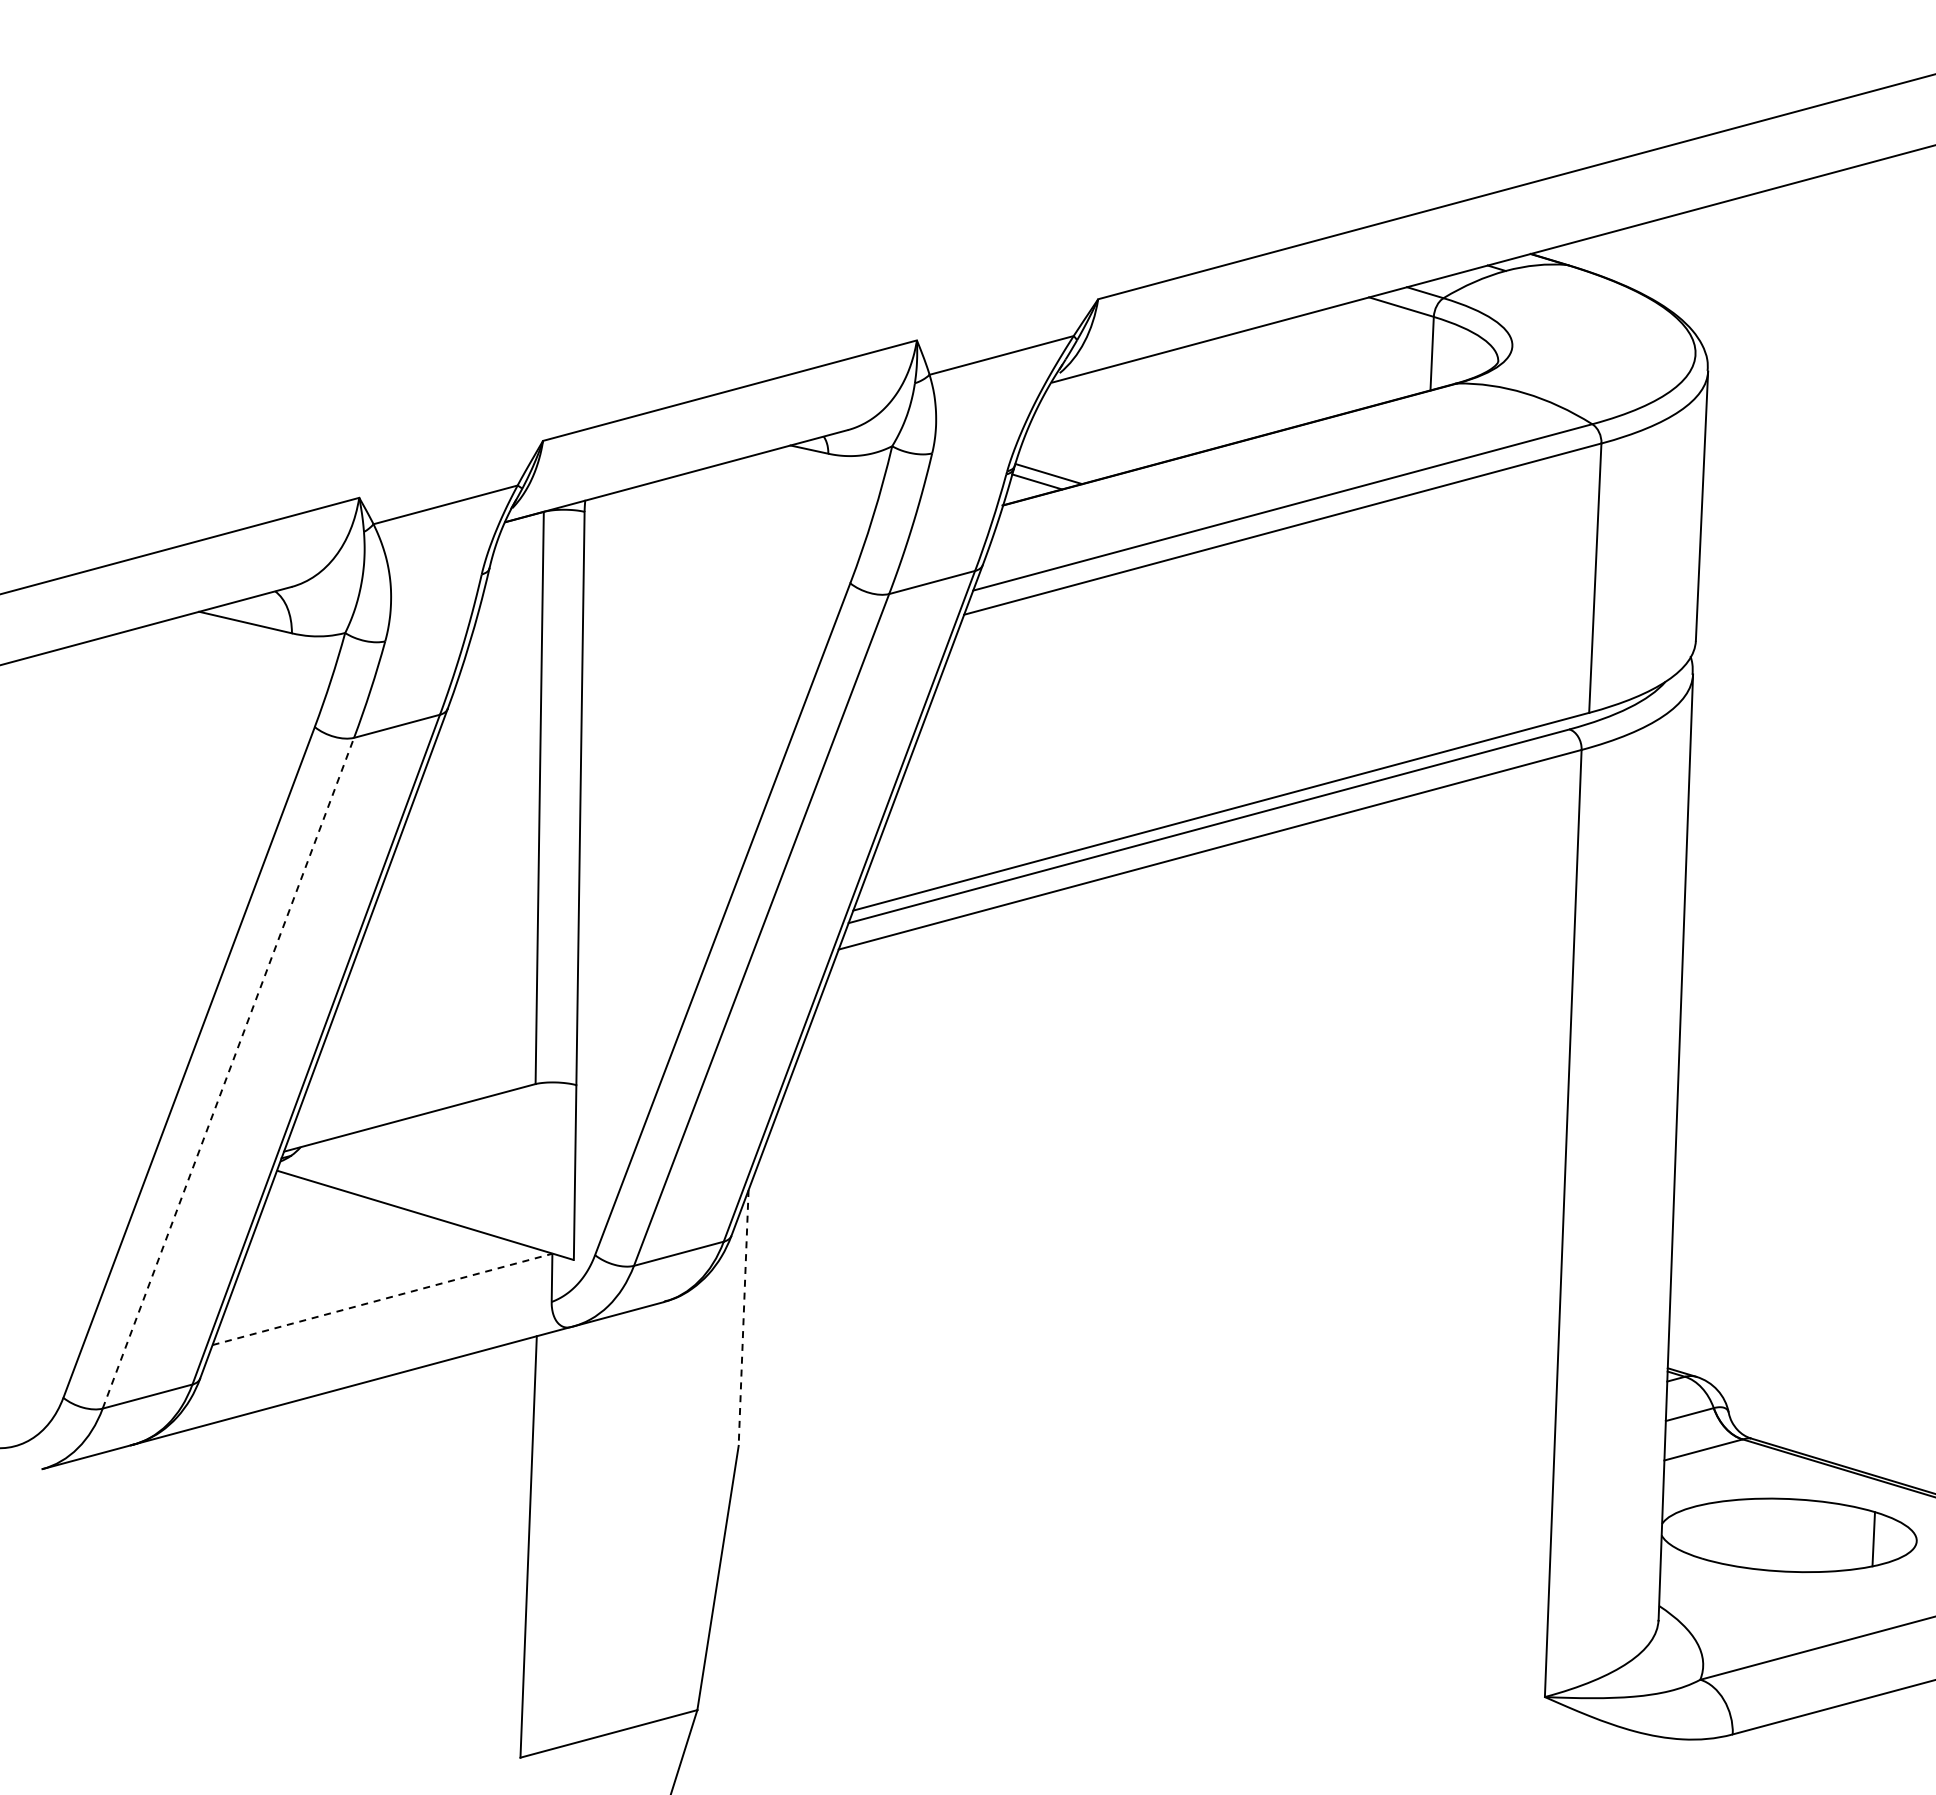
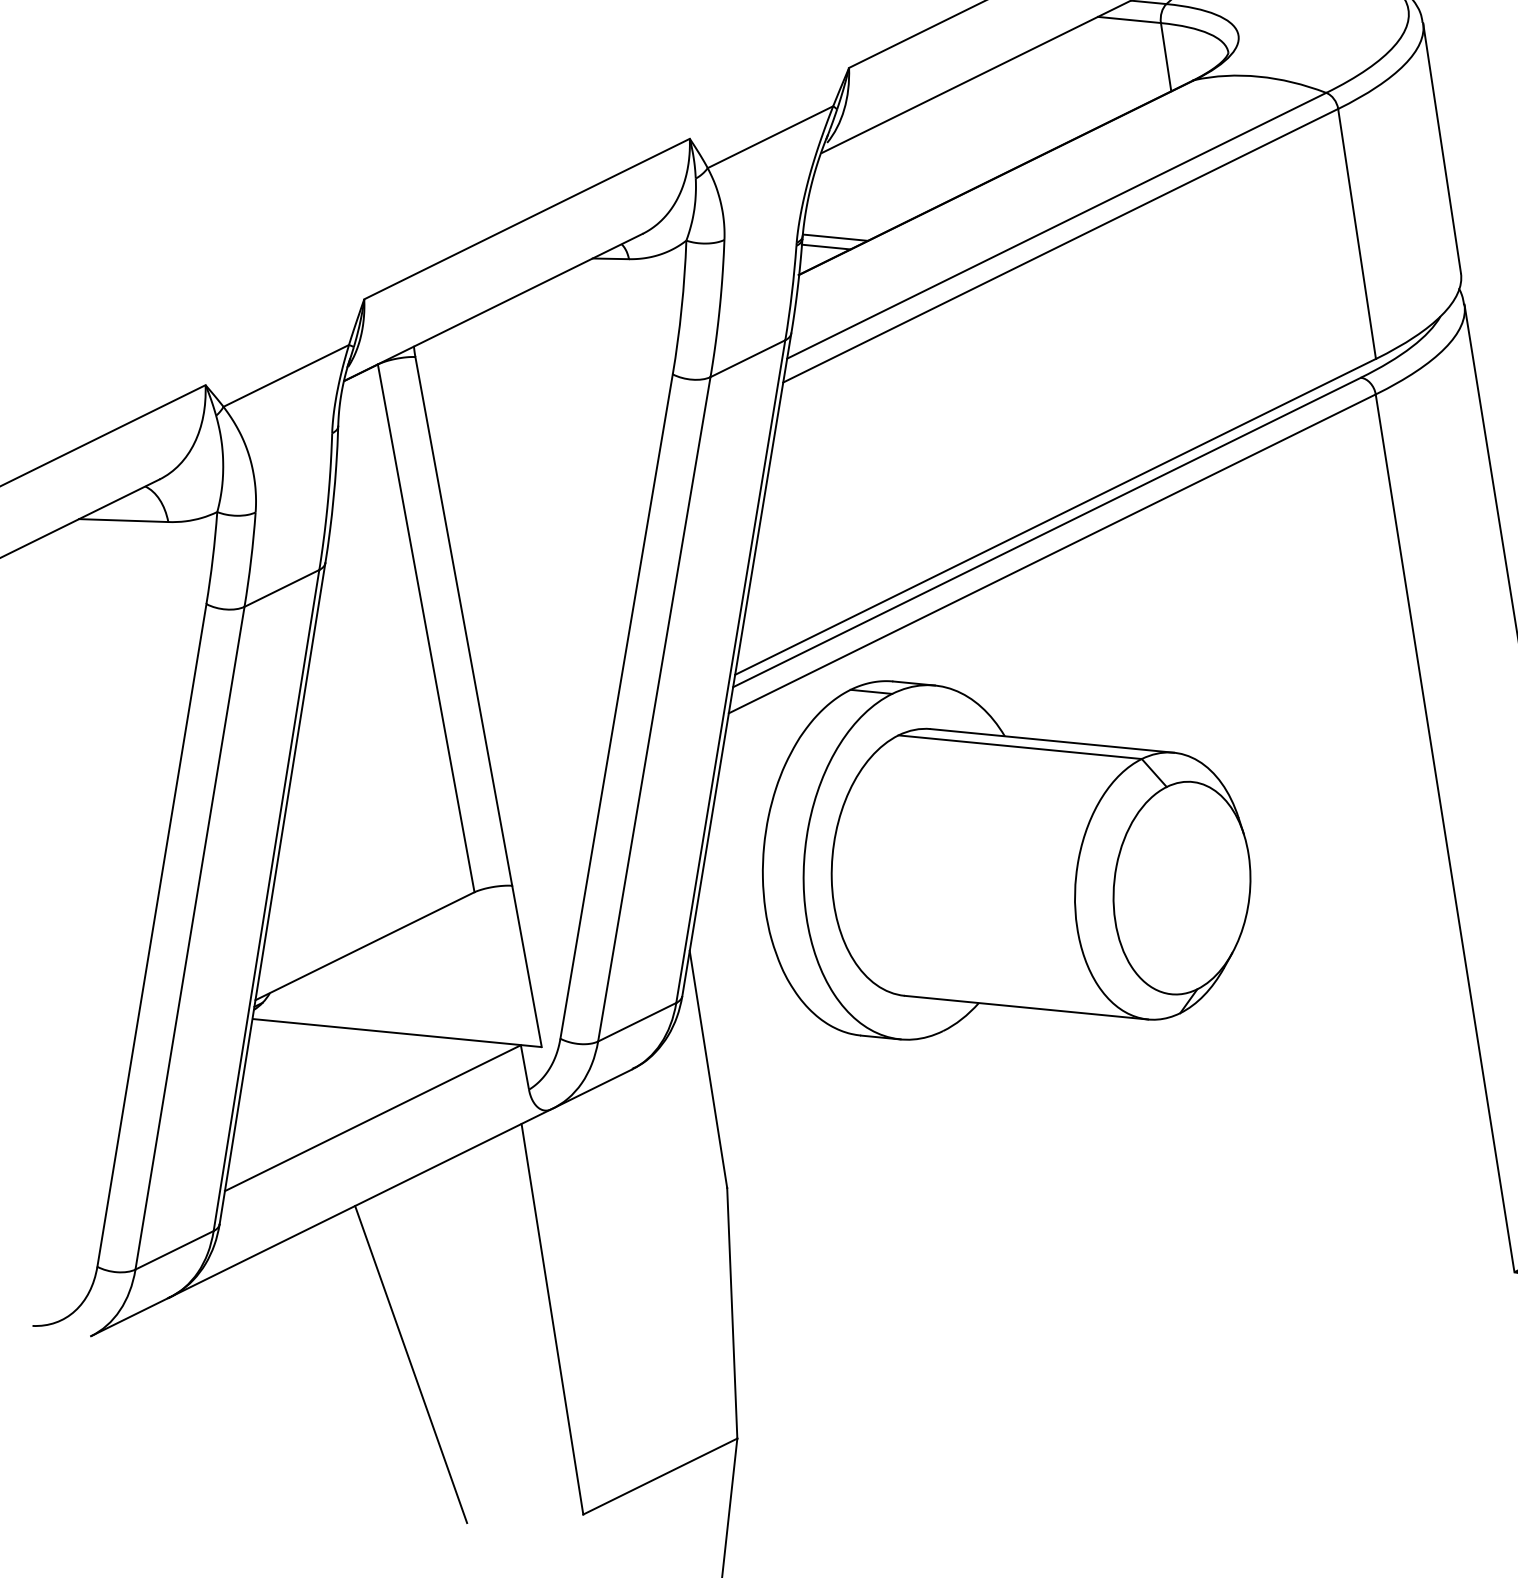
line: (228, 1072) -> (189, 937), dashed -> solid
part: (1094, 1153) -> (1001, 854), added
line: (383, 1299) -> (373, 1118), dashed -> solid
line: (743, 1318) -> (708, 1069), dashed -> solid
line: (371, 1564) -> (411, 1363), added

